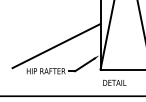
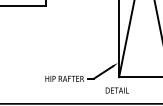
line: (56, 45) -> (75, 53), removed
text: (113, 82) -> (116, 90), moved

